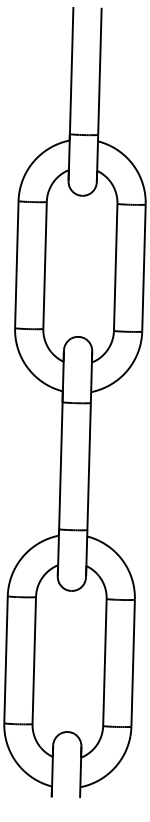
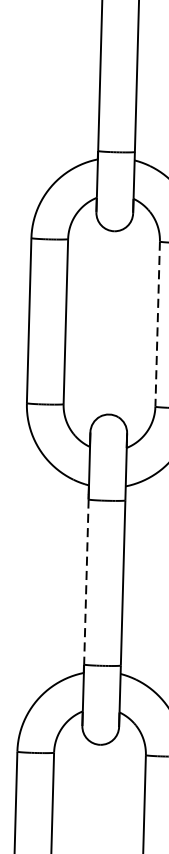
line: (115, 267) -> (157, 324), solid -> dashed
line: (60, 465) -> (85, 581), solid -> dashed

